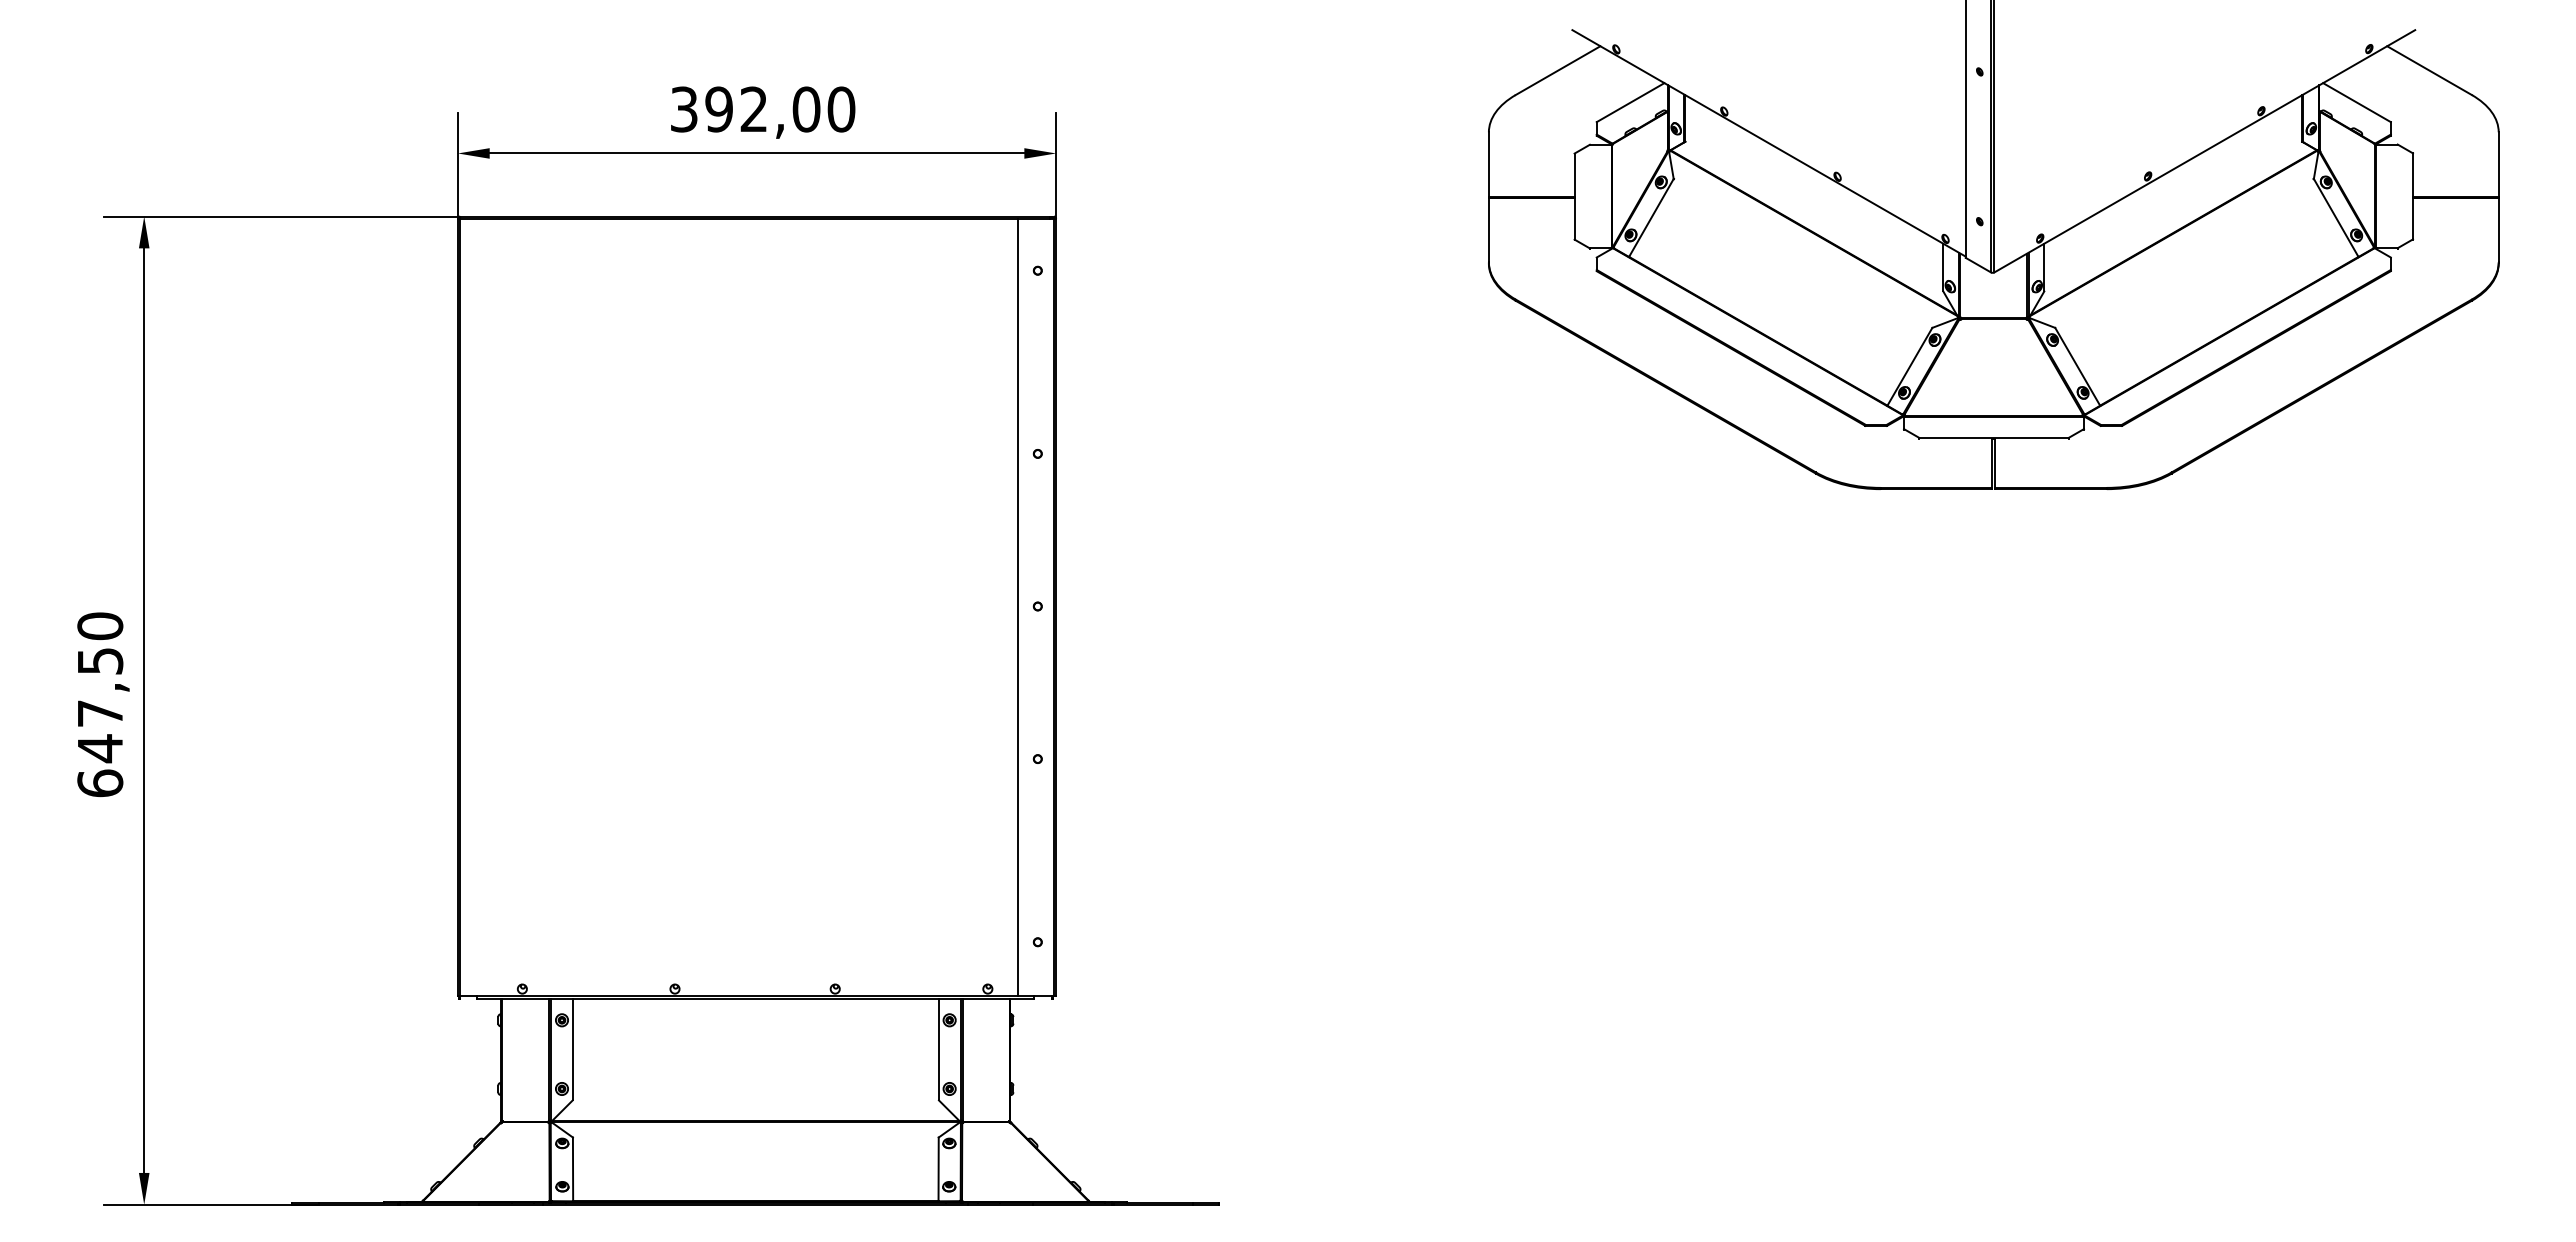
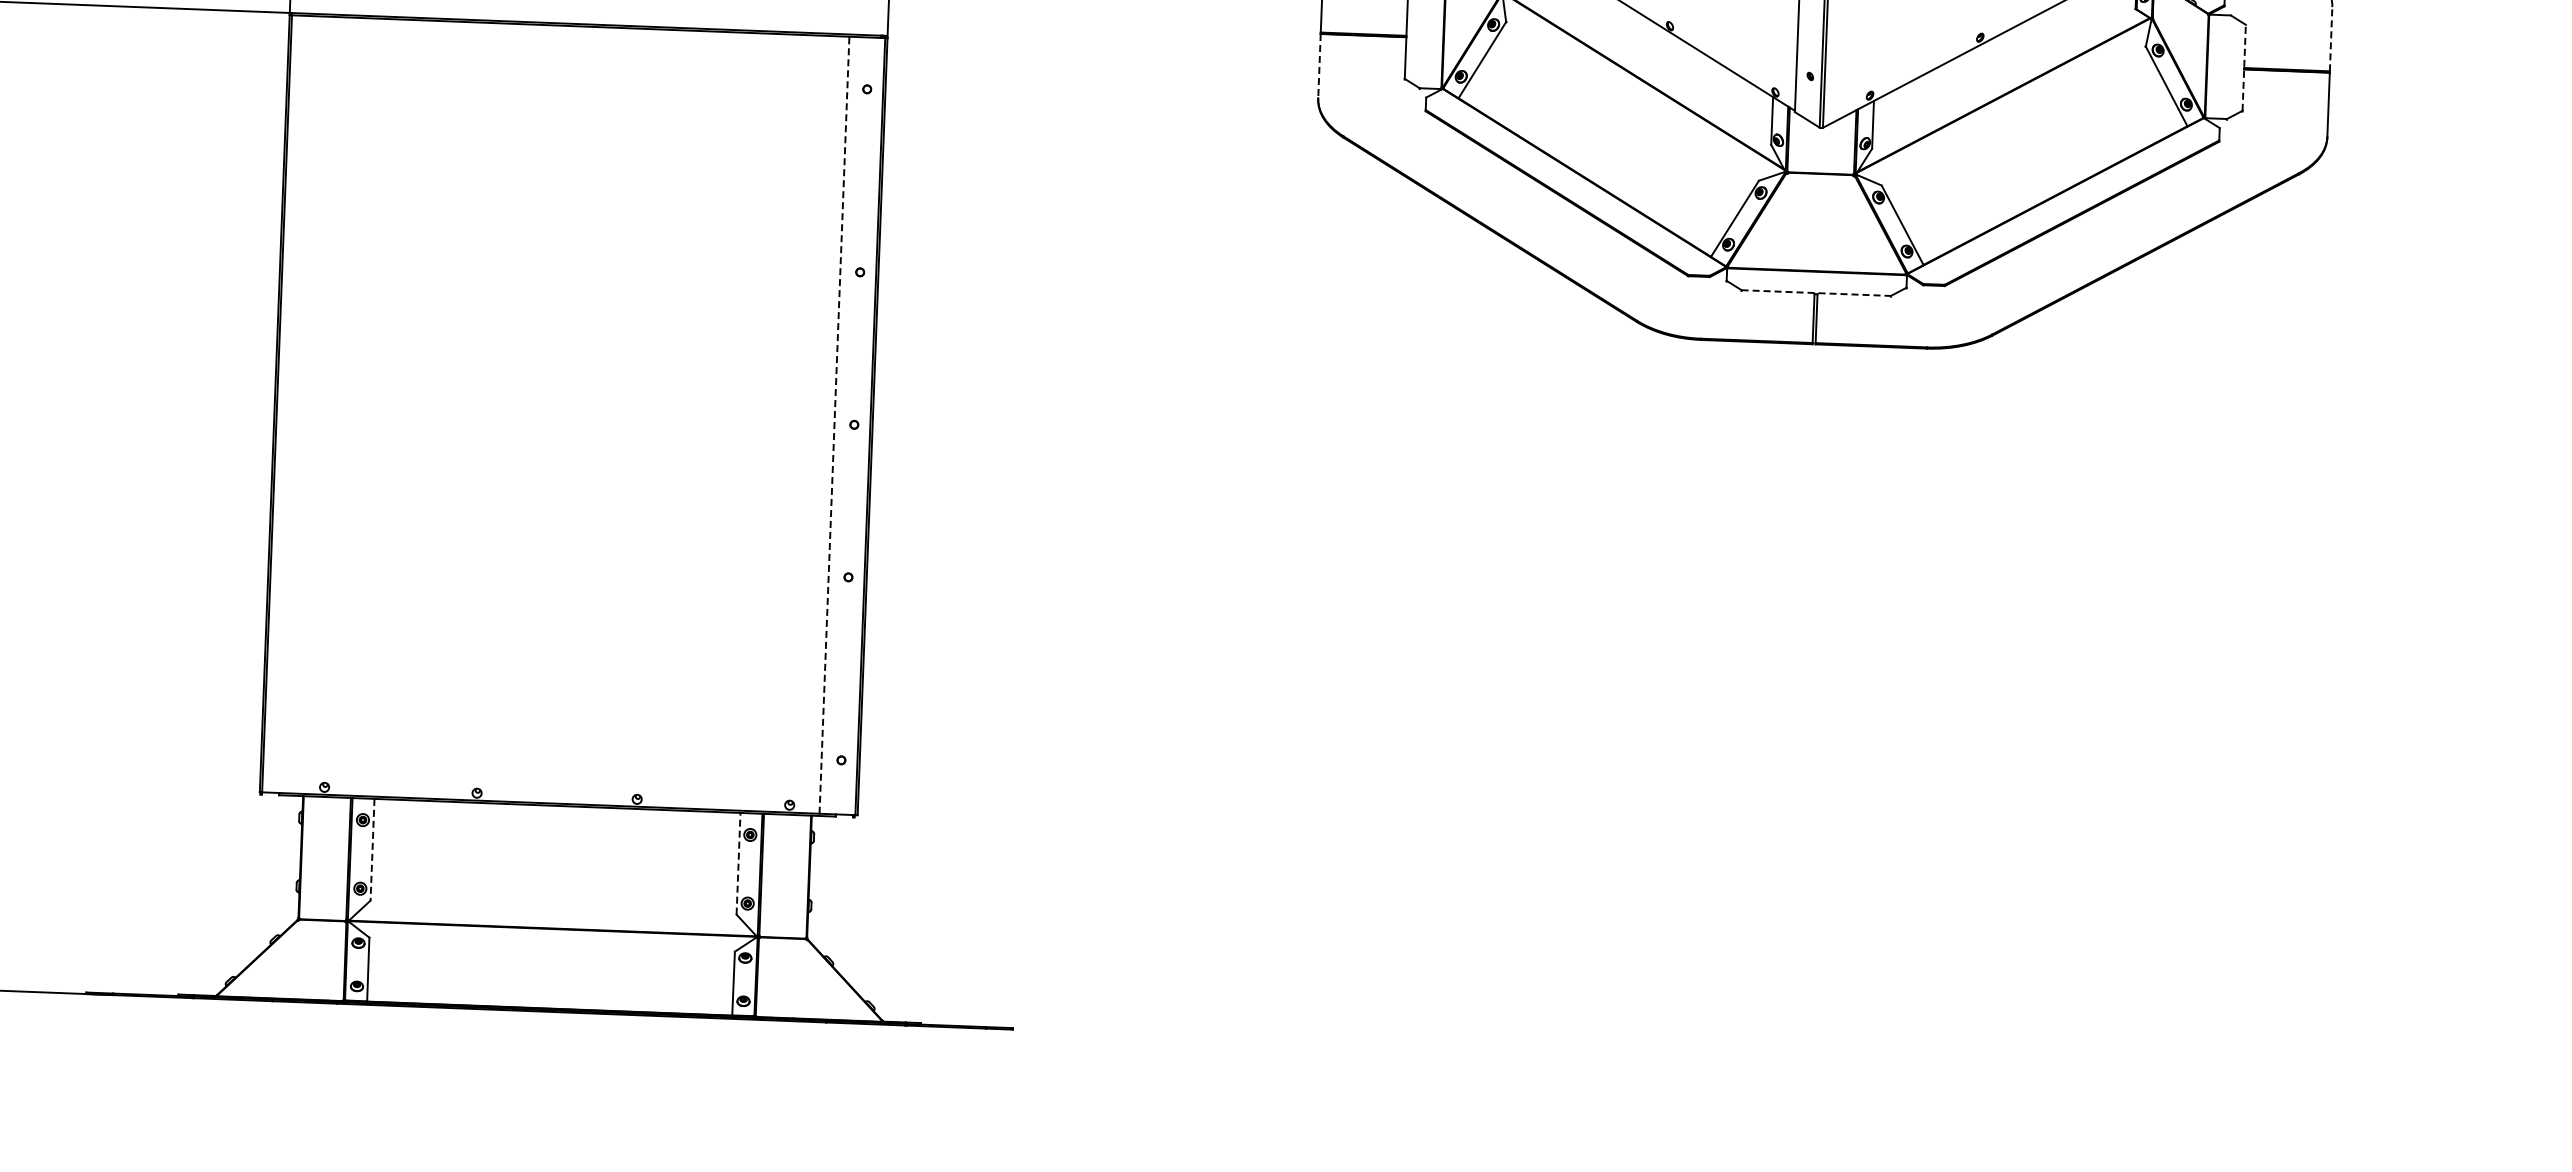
line: (2498, 163) -> (2330, 38), solid -> dashed
line: (2412, 195) -> (2243, 66), solid -> dashed
line: (1488, 230) -> (1319, 66), solid -> dashed
line: (1994, 437) -> (1816, 292), solid -> dashed
line: (1018, 607) -> (834, 425), solid -> dashed
line: (572, 1049) -> (372, 849), solid -> dashed
line: (938, 1049) -> (738, 863), solid -> dashed

